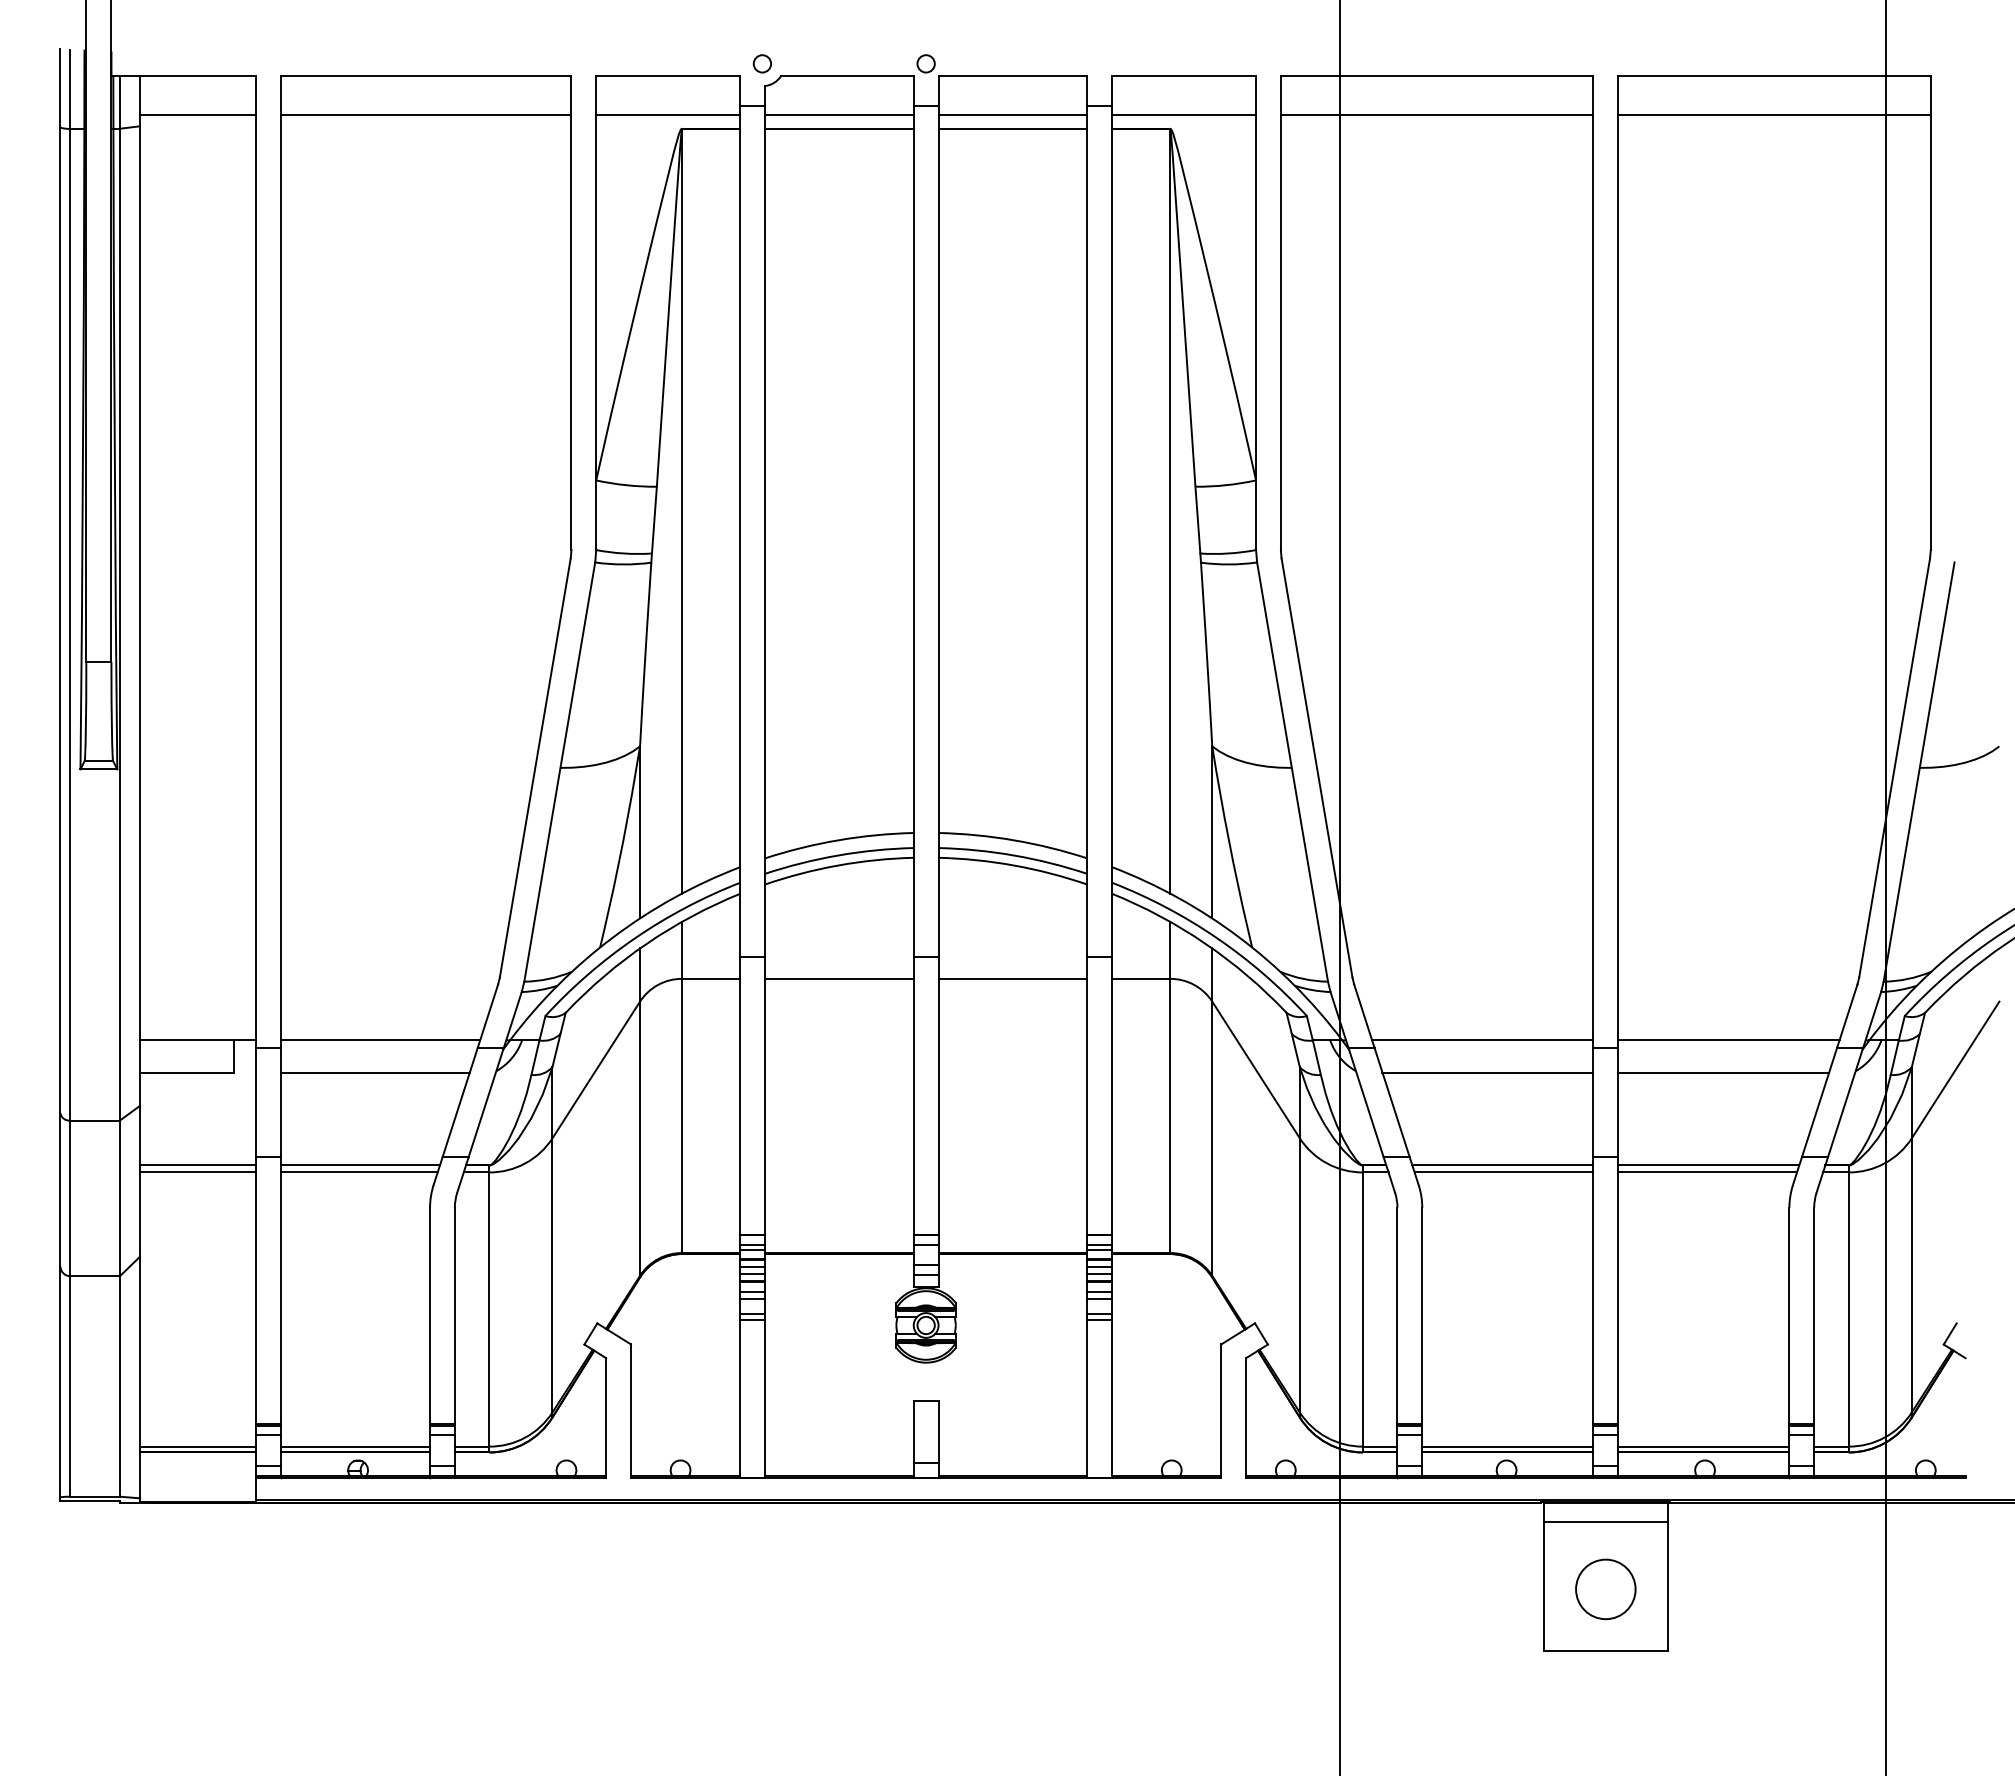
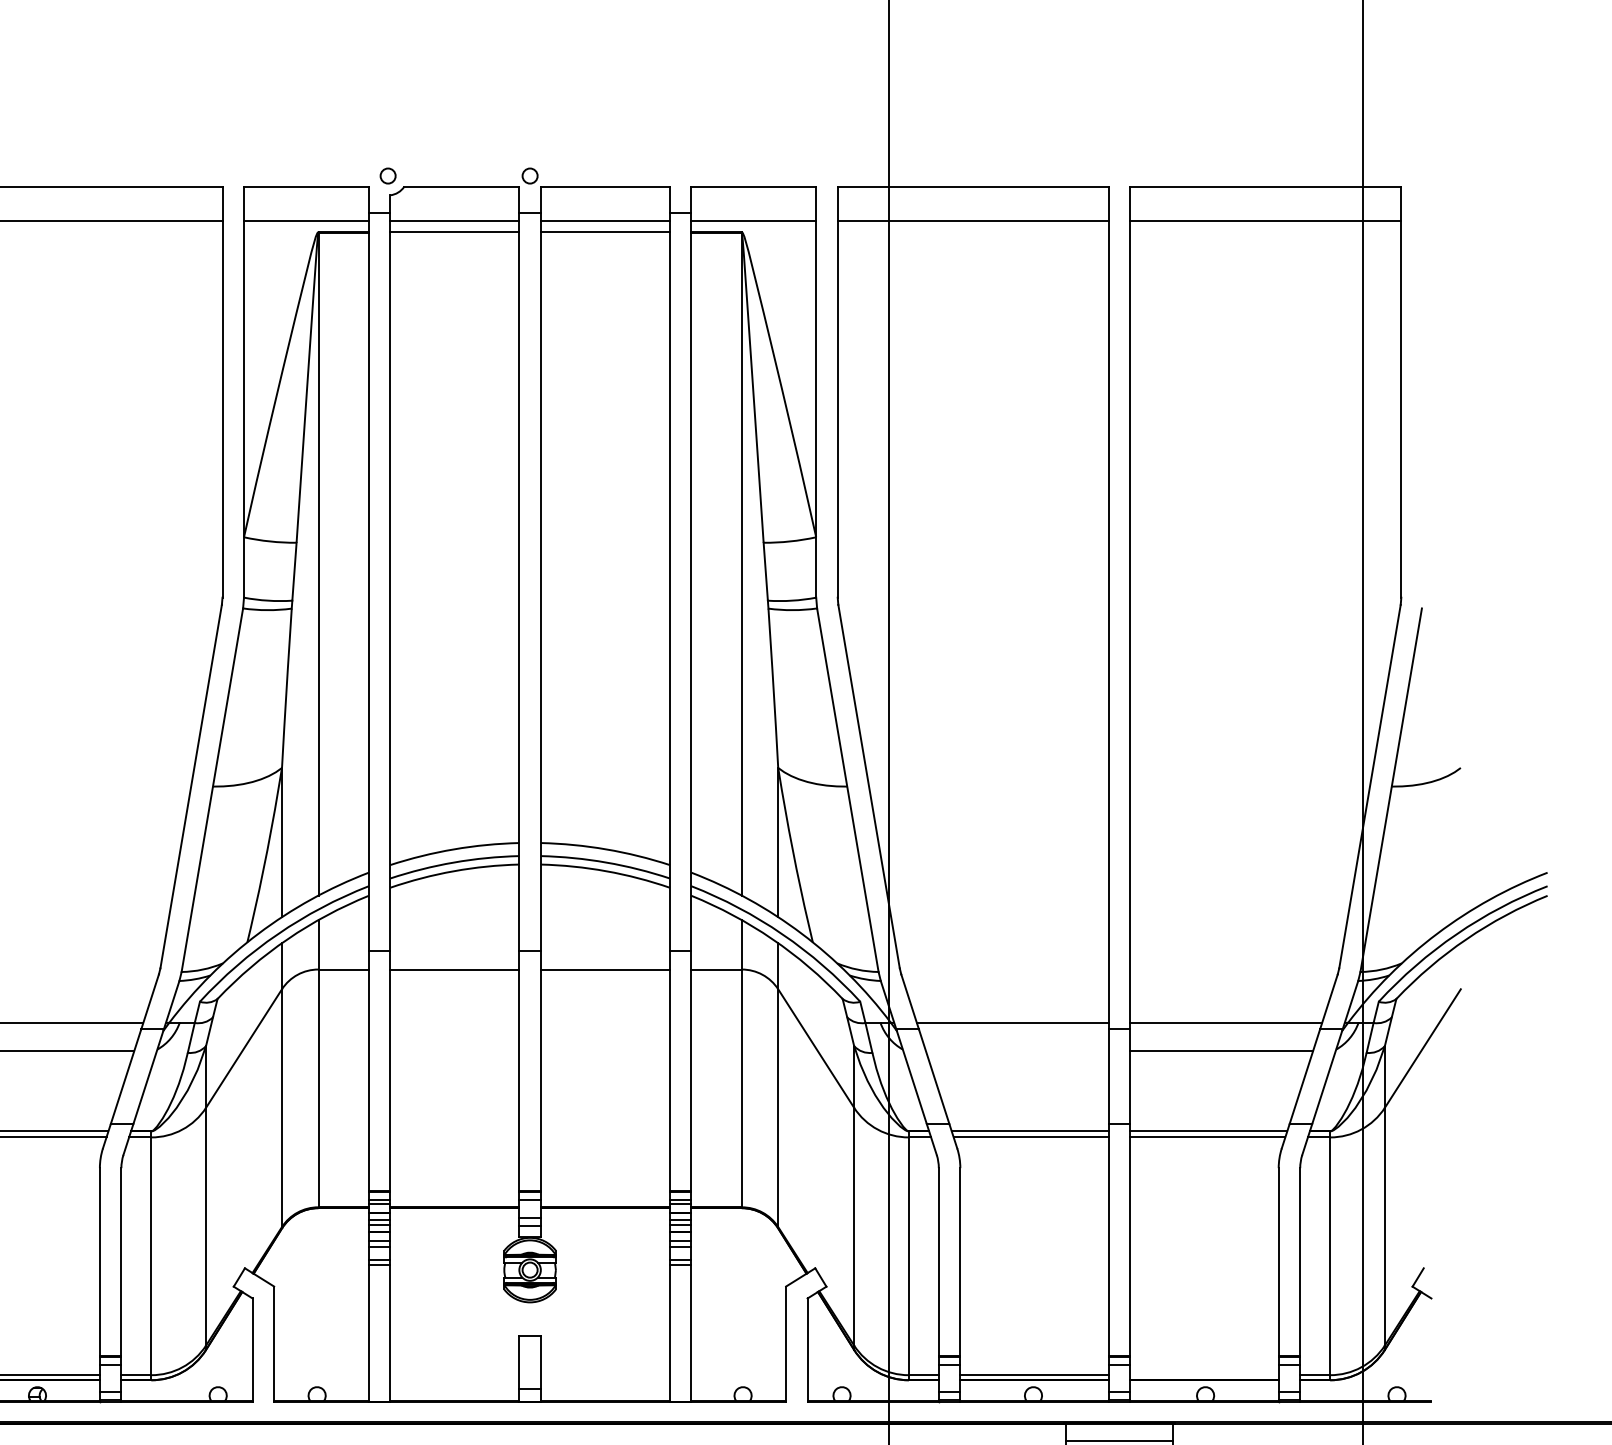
line: (1487, 1072) -> (1016, 1050), removed
line: (1703, 1446) -> (1204, 1375), removed

